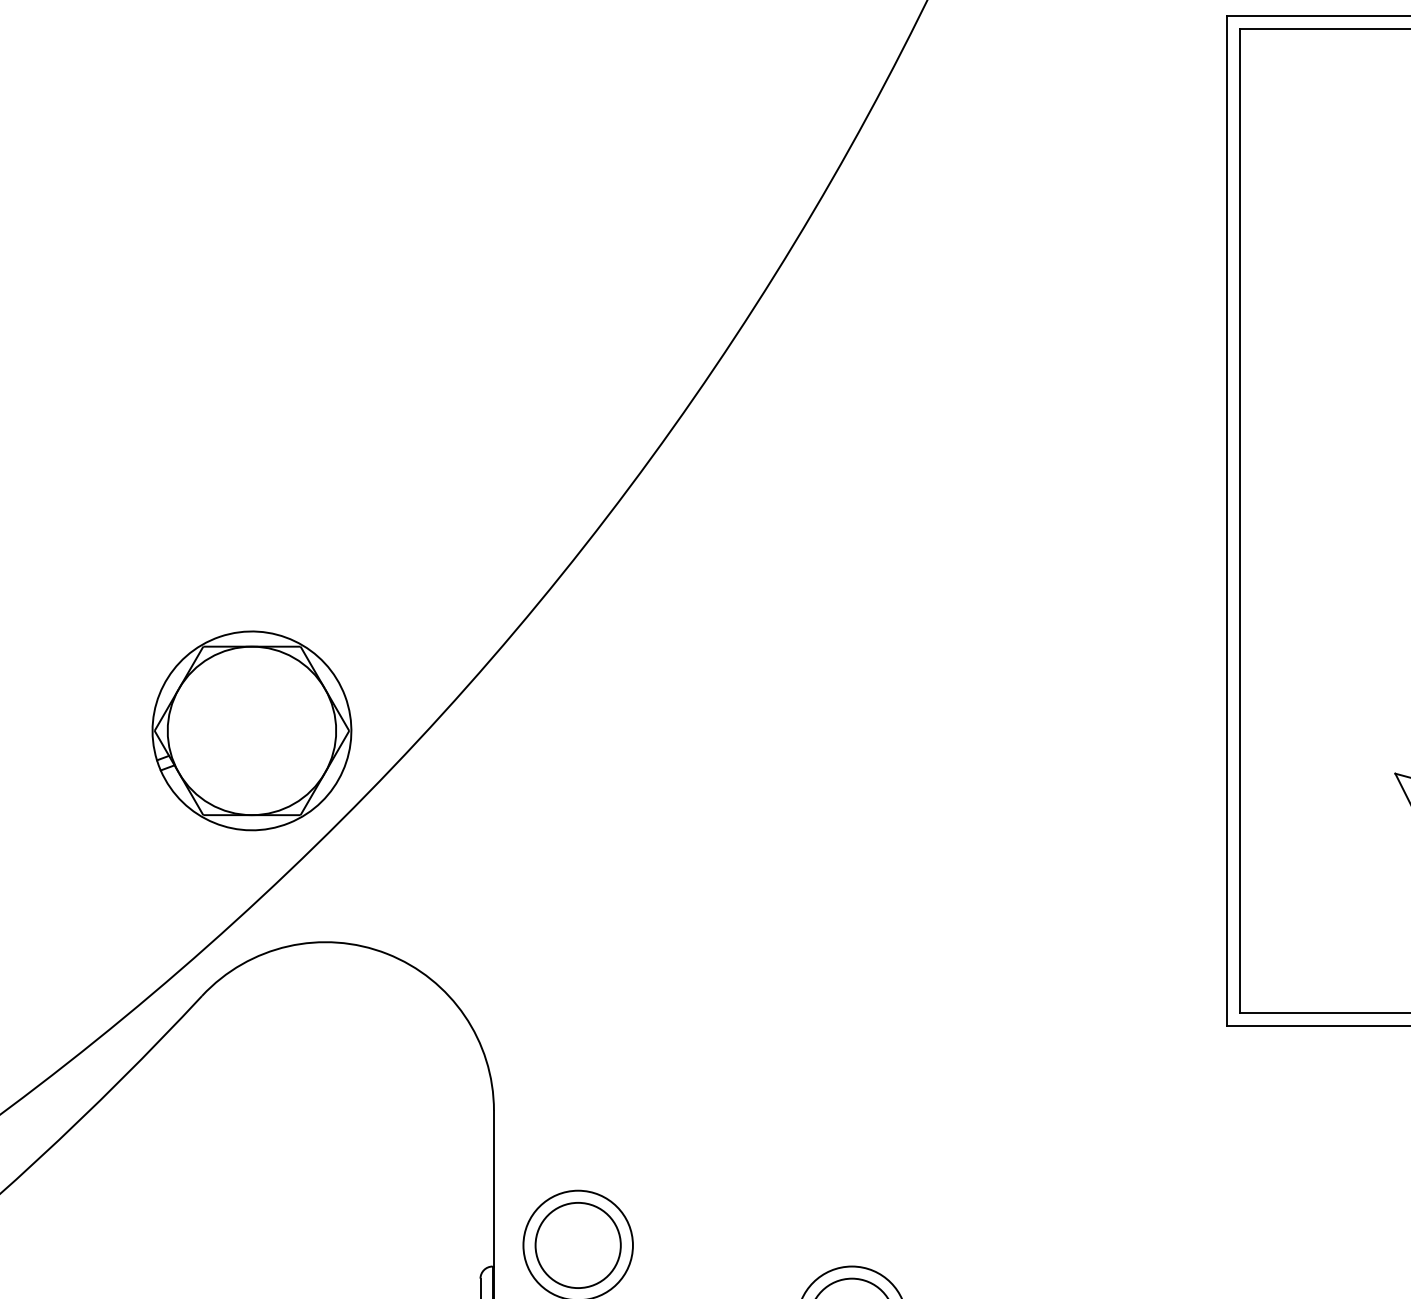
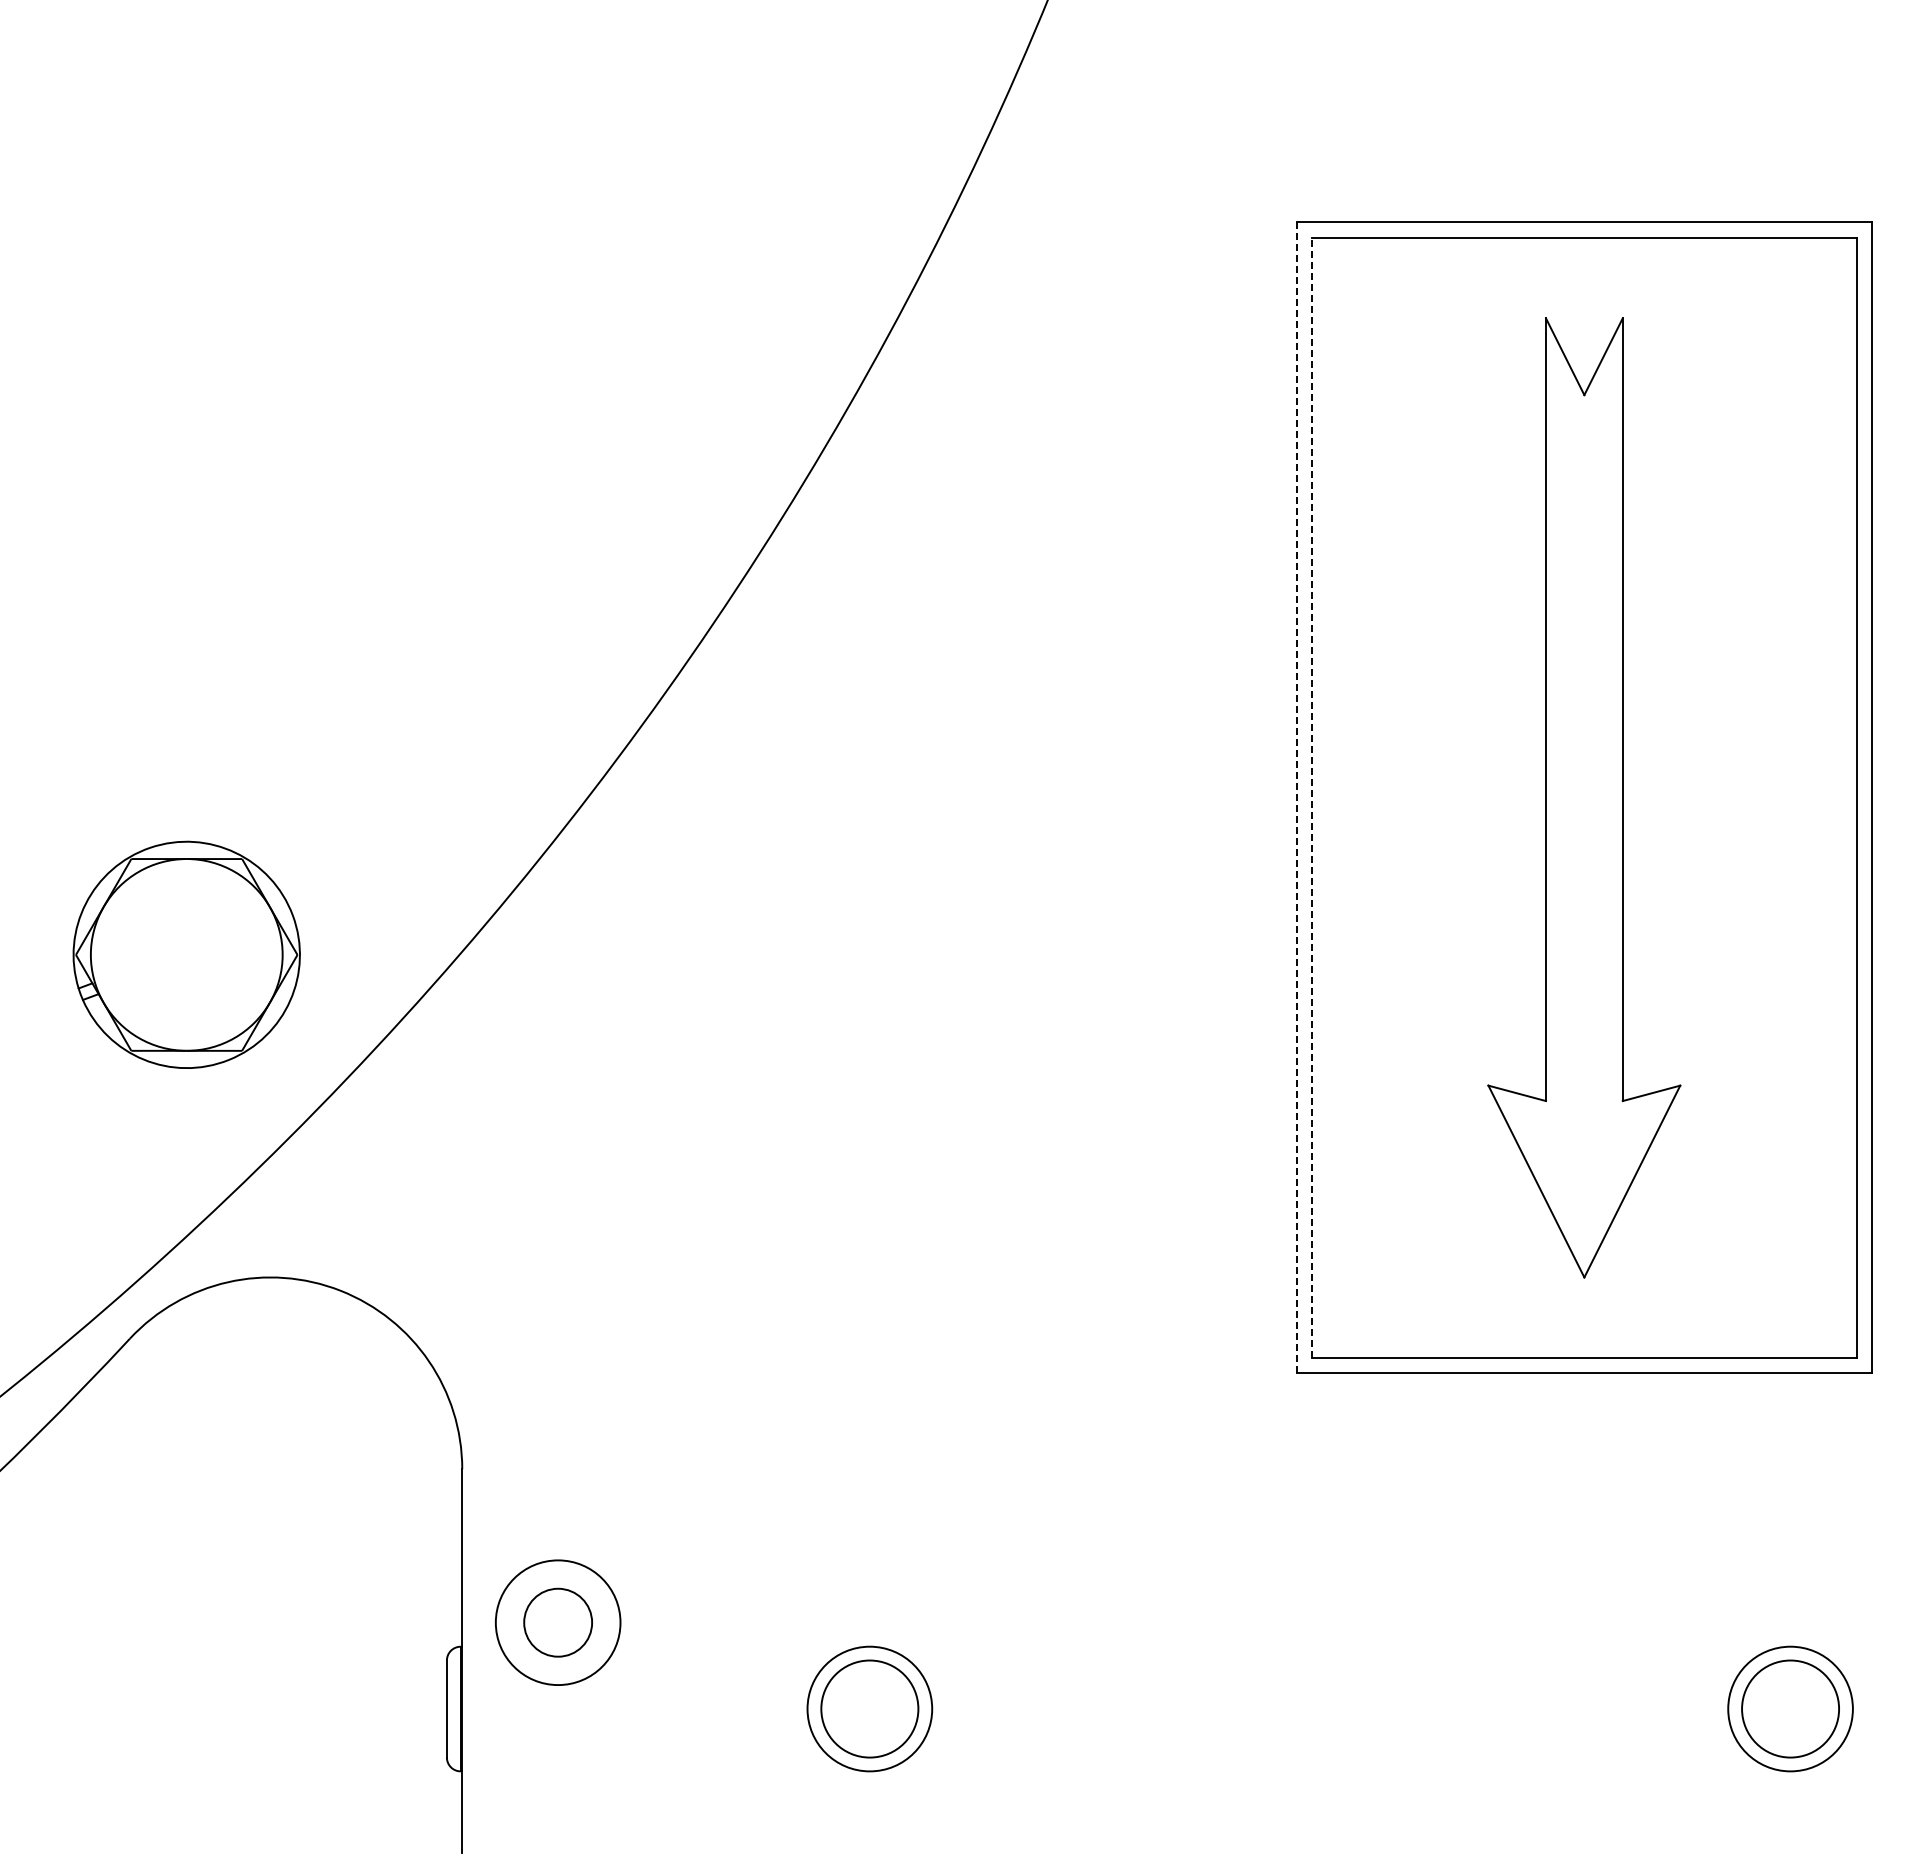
line: (1240, 520) -> (1312, 797), solid -> dashed
line: (1226, 521) -> (1296, 798), solid -> dashed
part: (251, 730) -> (186, 954), moved
circle: (577, 1245) -> (557, 1622), size x0.7

